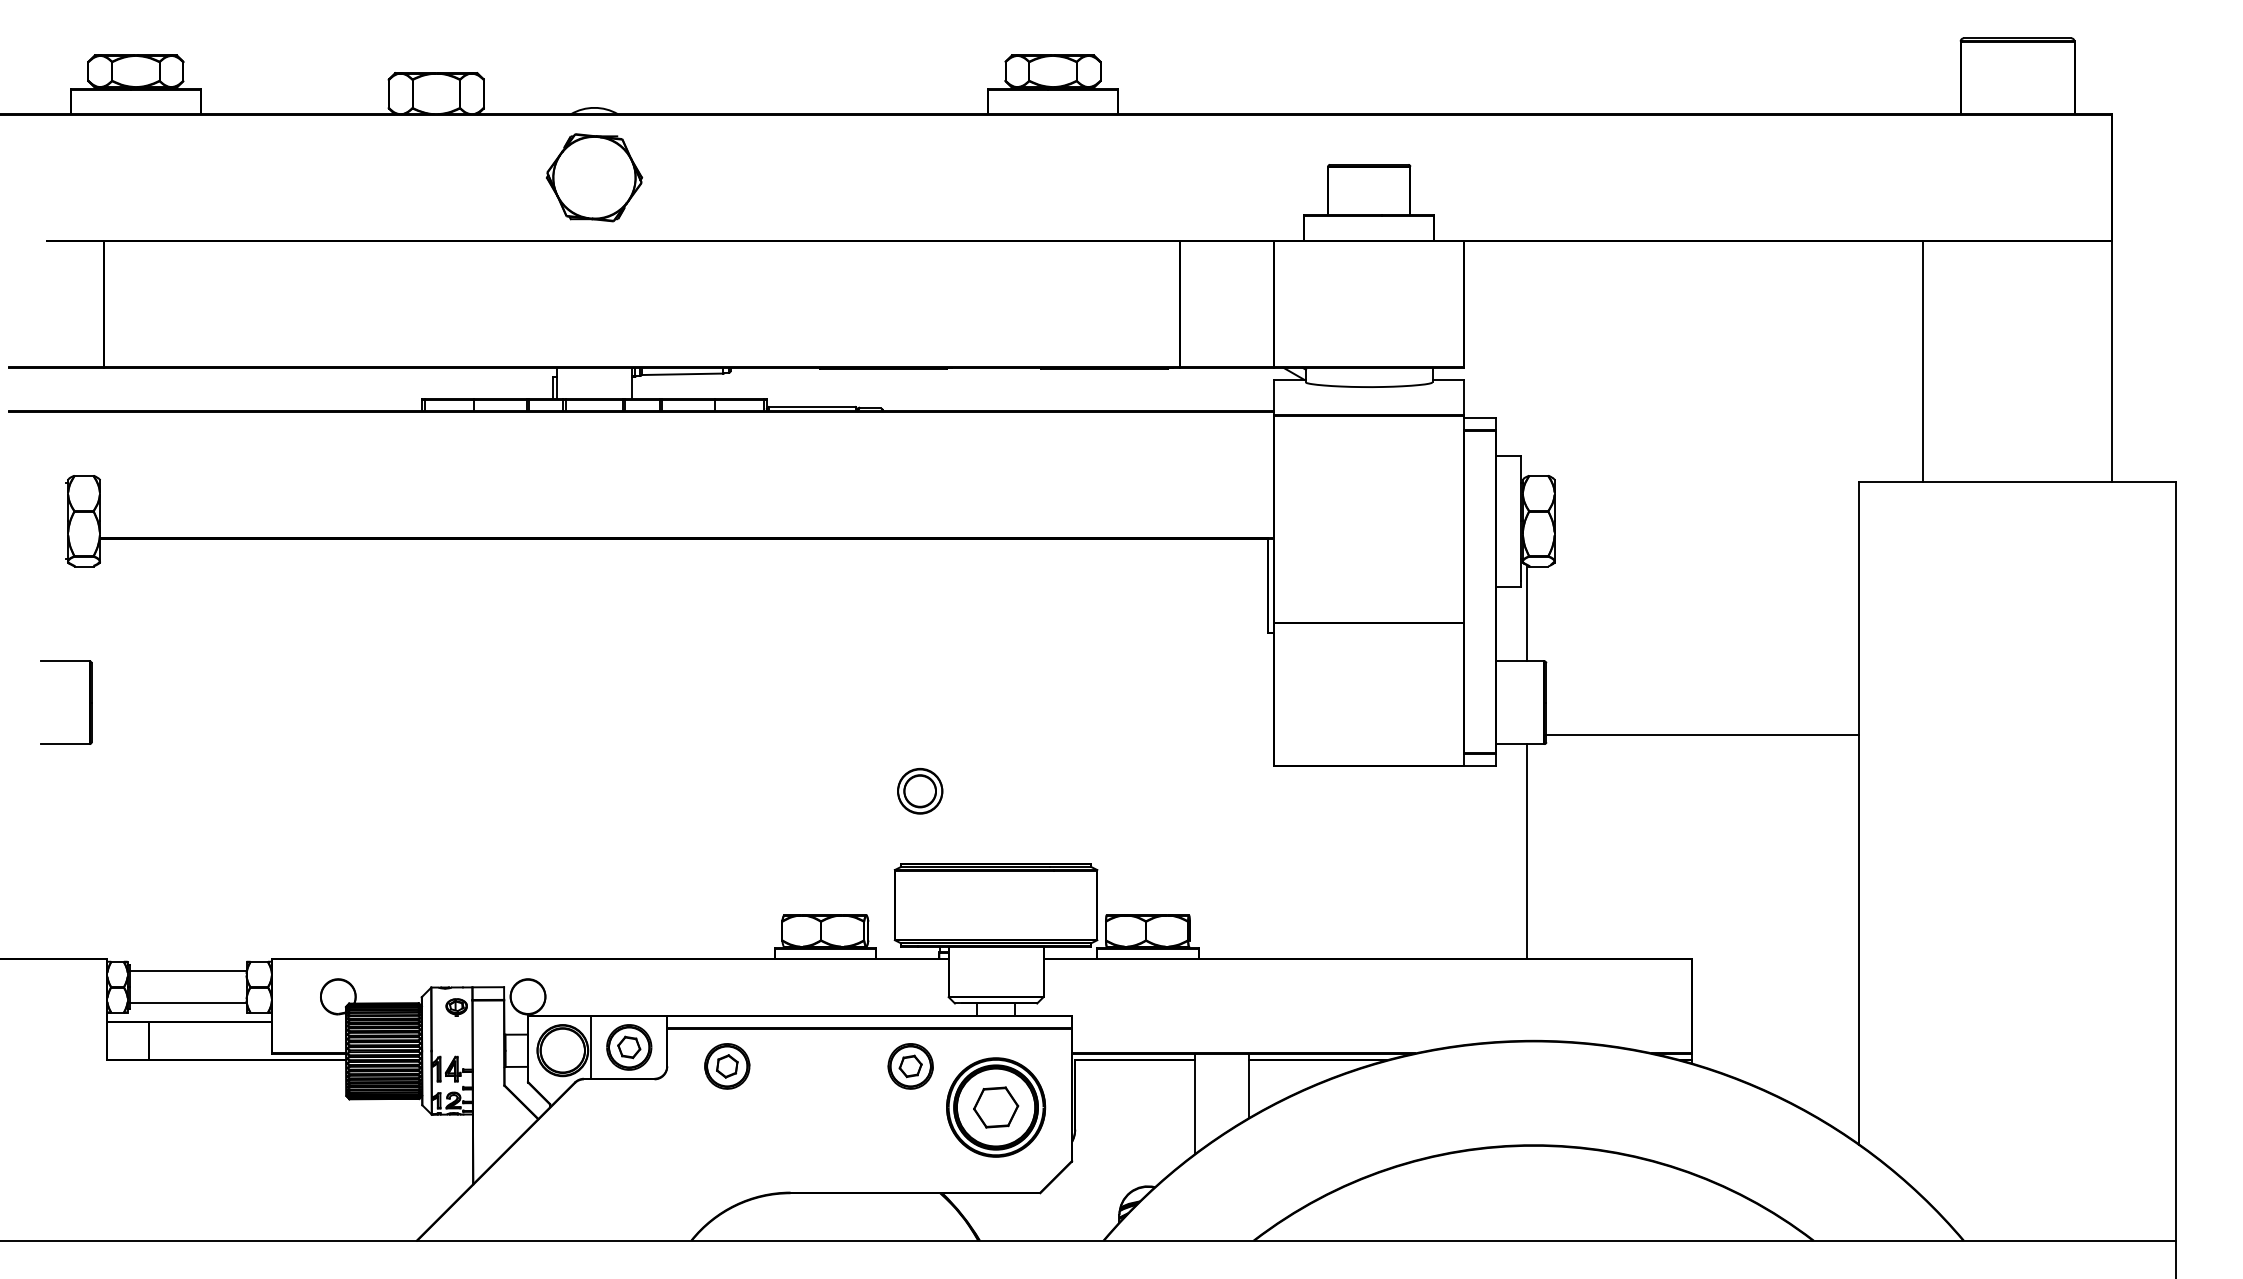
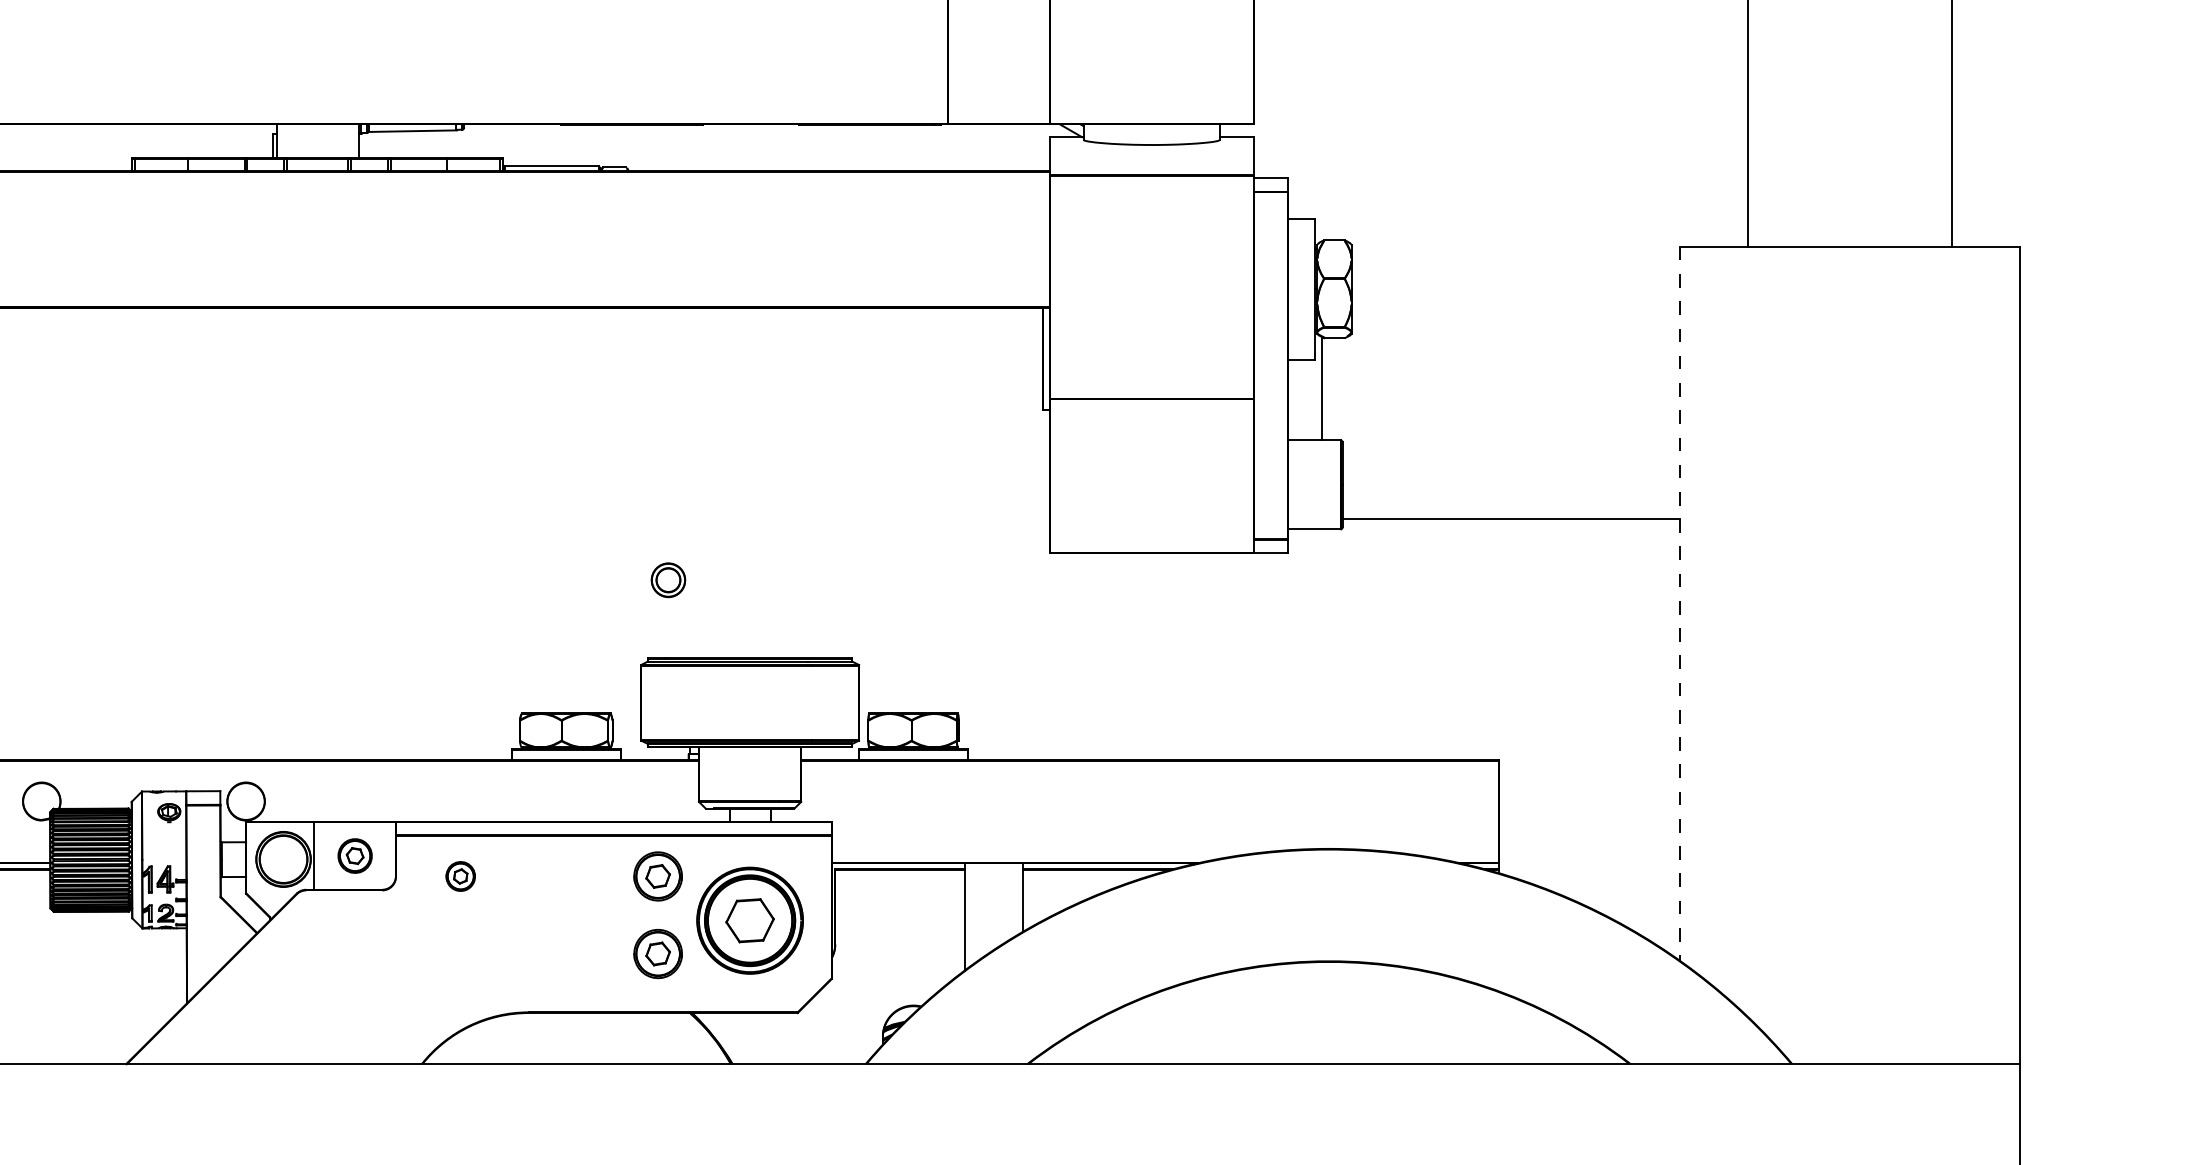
part: (920, 791) -> (668, 580), size x0.7
line: (1859, 813) -> (1679, 604), solid -> dashed
line: (1527, 851) -> (1322, 645), removed
part: (629, 1047) -> (355, 856), size x0.7
part: (727, 1066) -> (460, 876), size x0.6
part: (910, 1138) -> (657, 954), added

